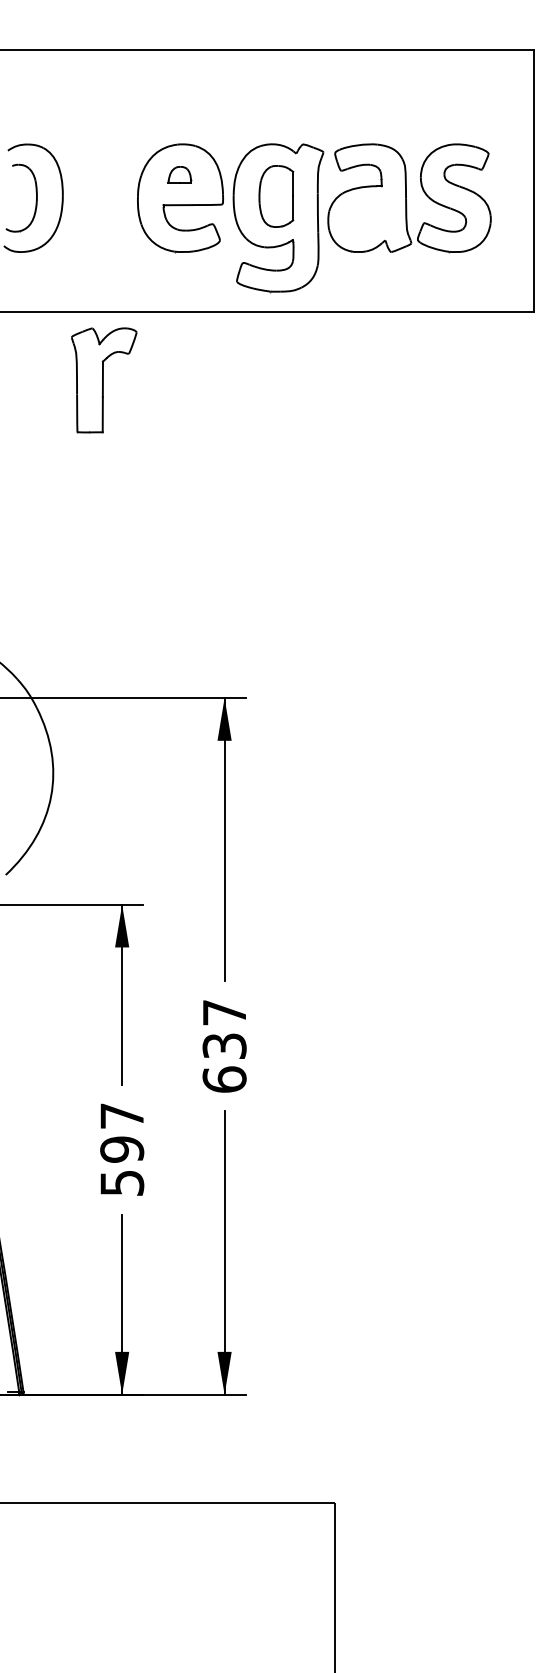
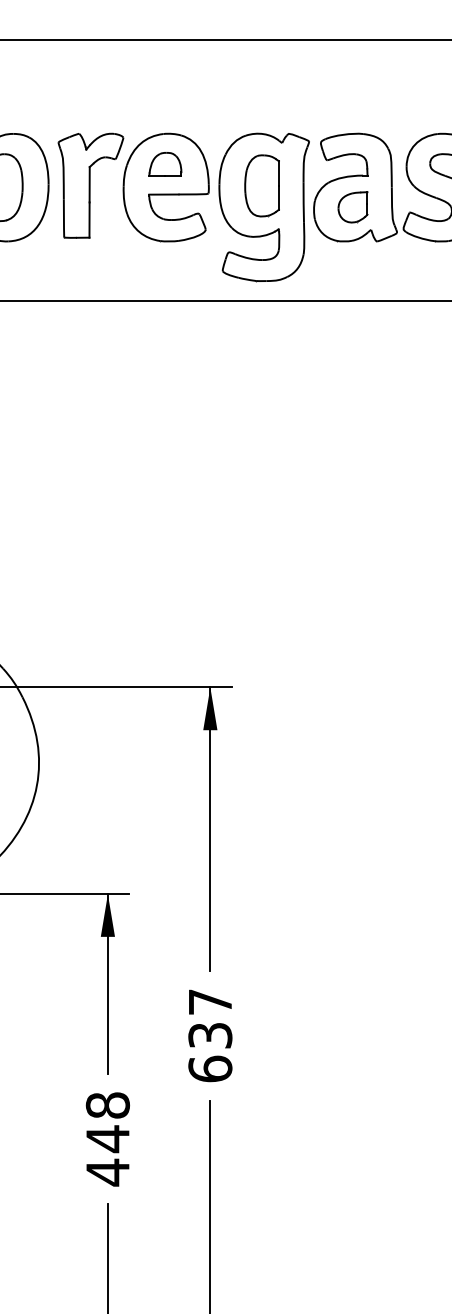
part: (179, 174) -> (165, 163), size x1.43
part: (366, 217) -> (352, 206), added
part: (104, 380) -> (91, 185), moved
text: (122, 1150) -> (108, 1139), 597 -> 448

